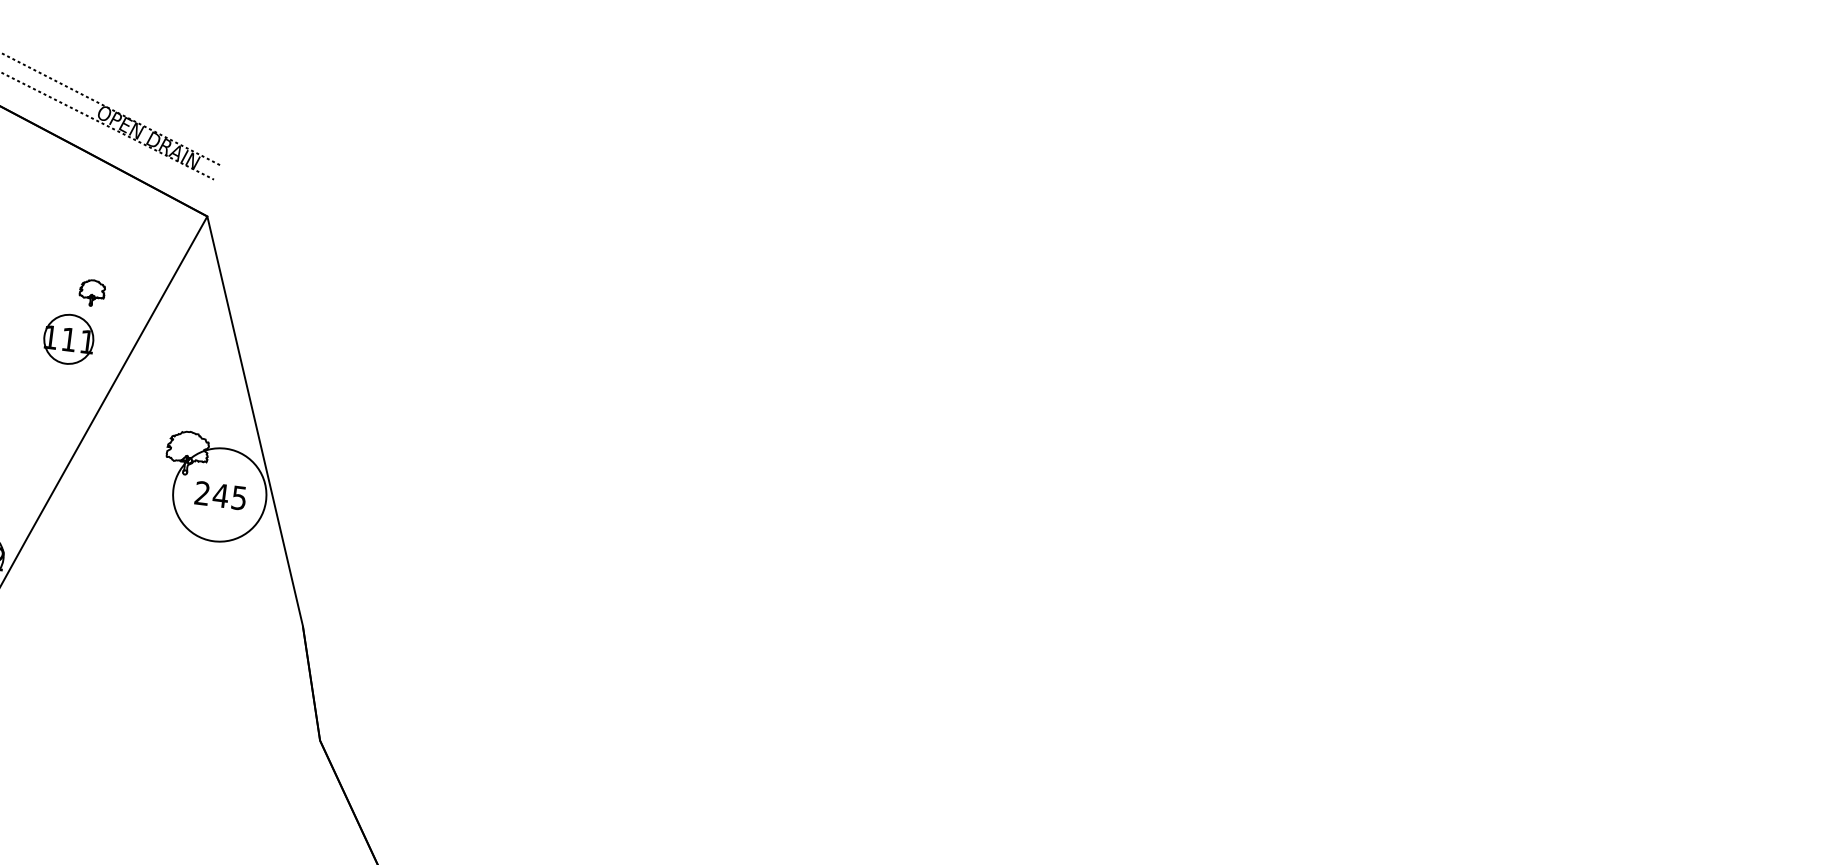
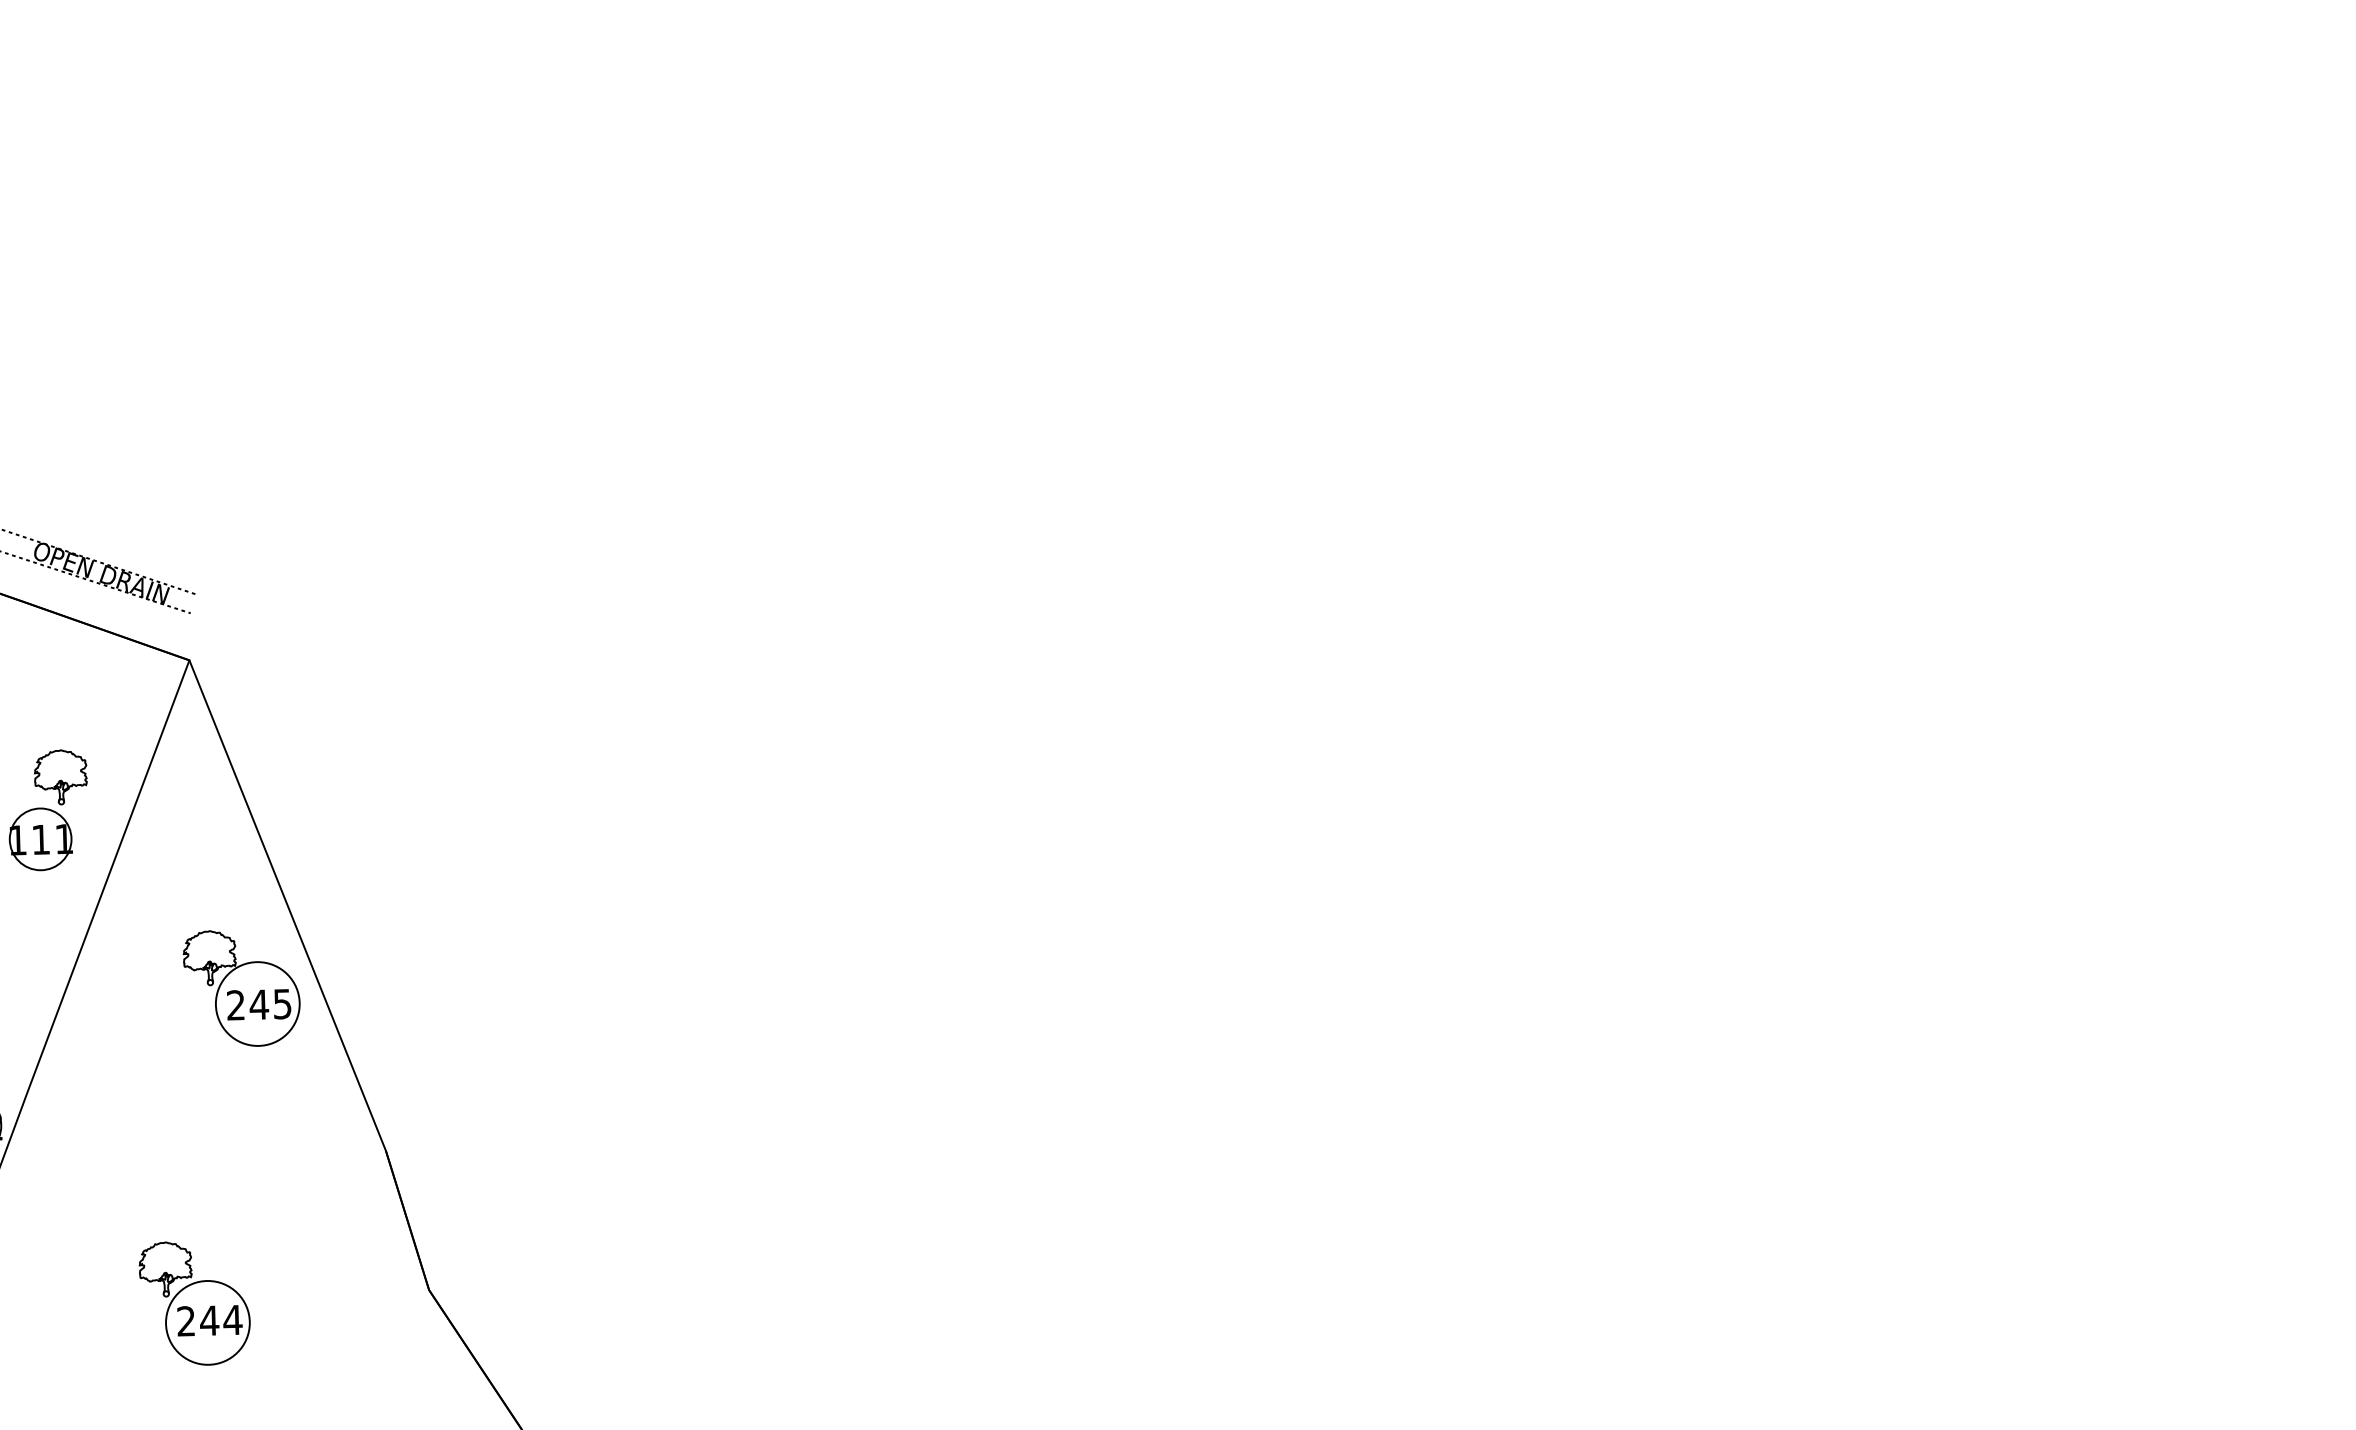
part: (91, 293) -> (60, 777), size x1.67
circle: (219, 494) -> (257, 1003), size x0.71
part: (133, 722) -> (194, 1303), added

